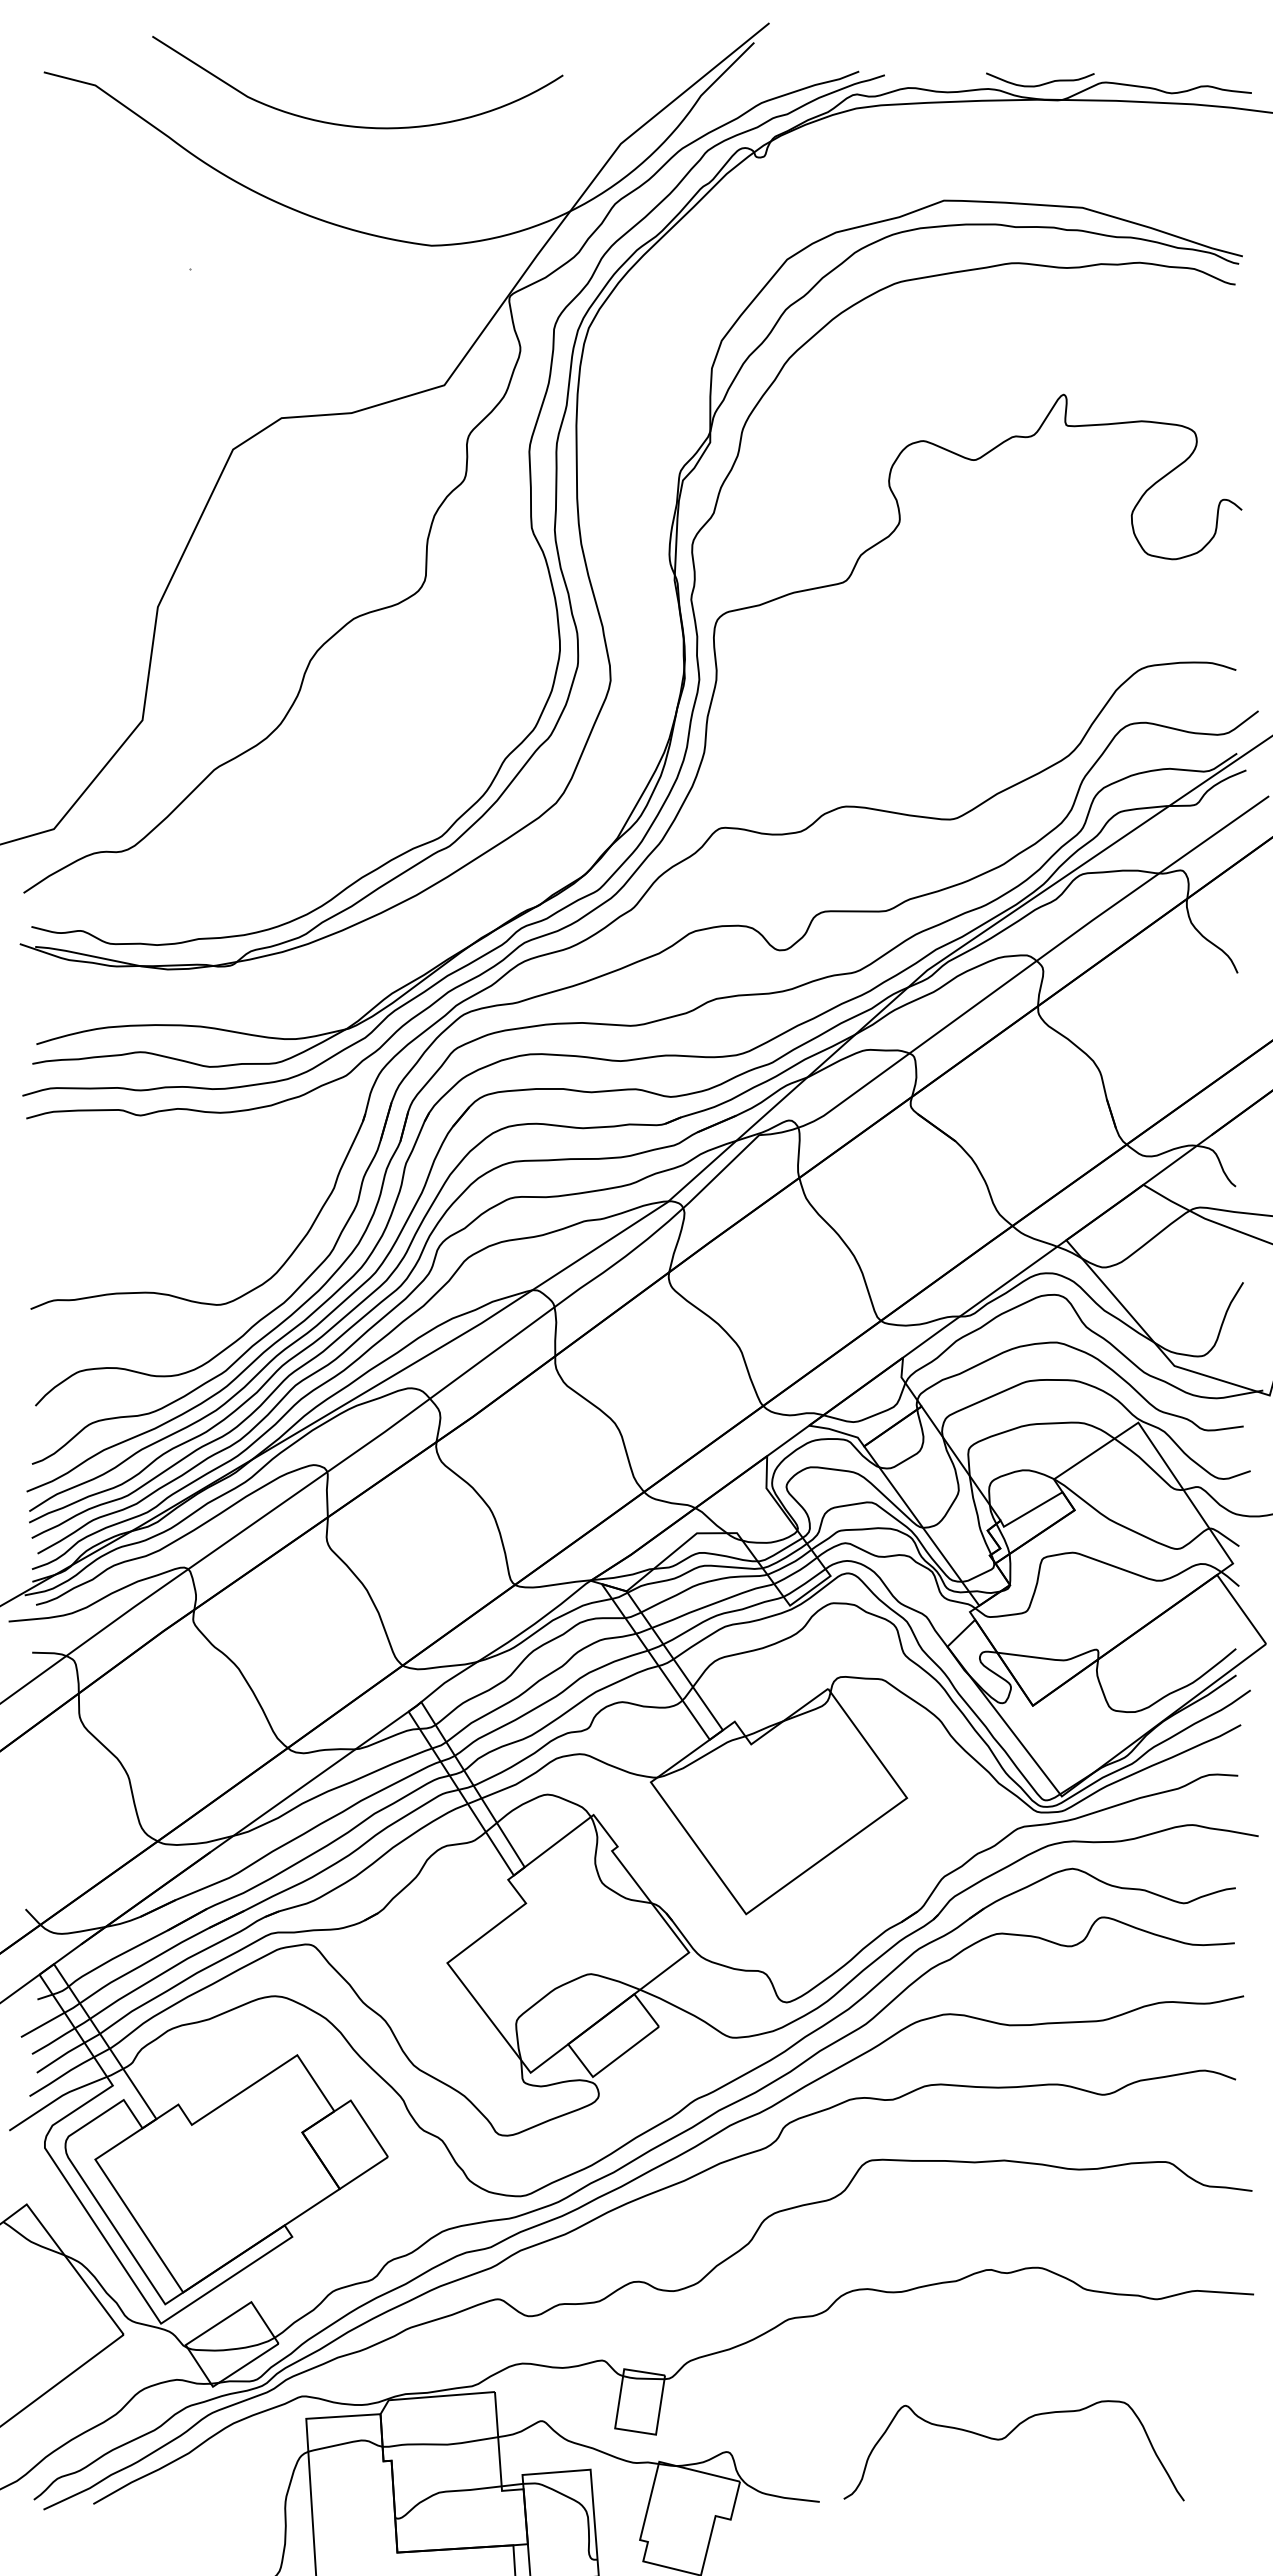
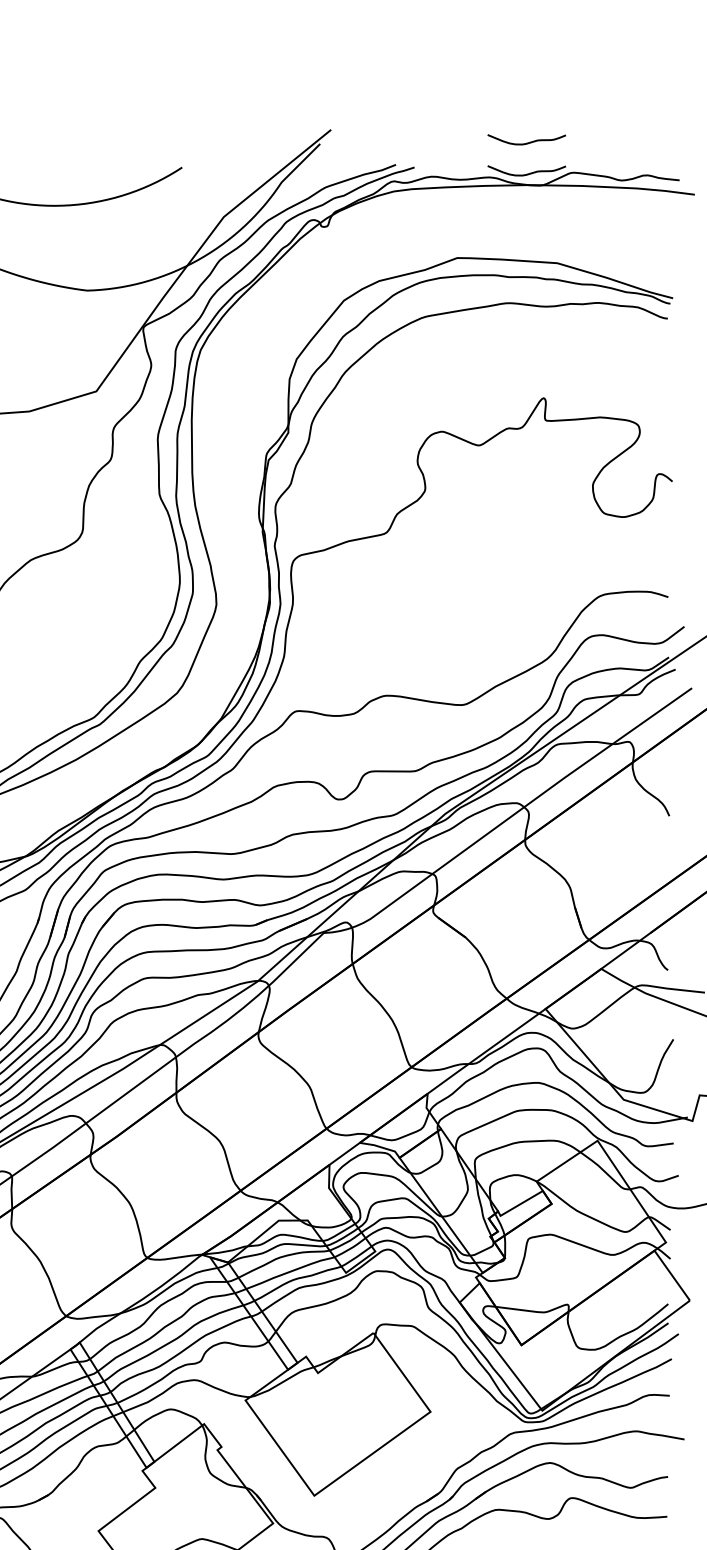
curve: (1042, 40) -> (528, 142), added

